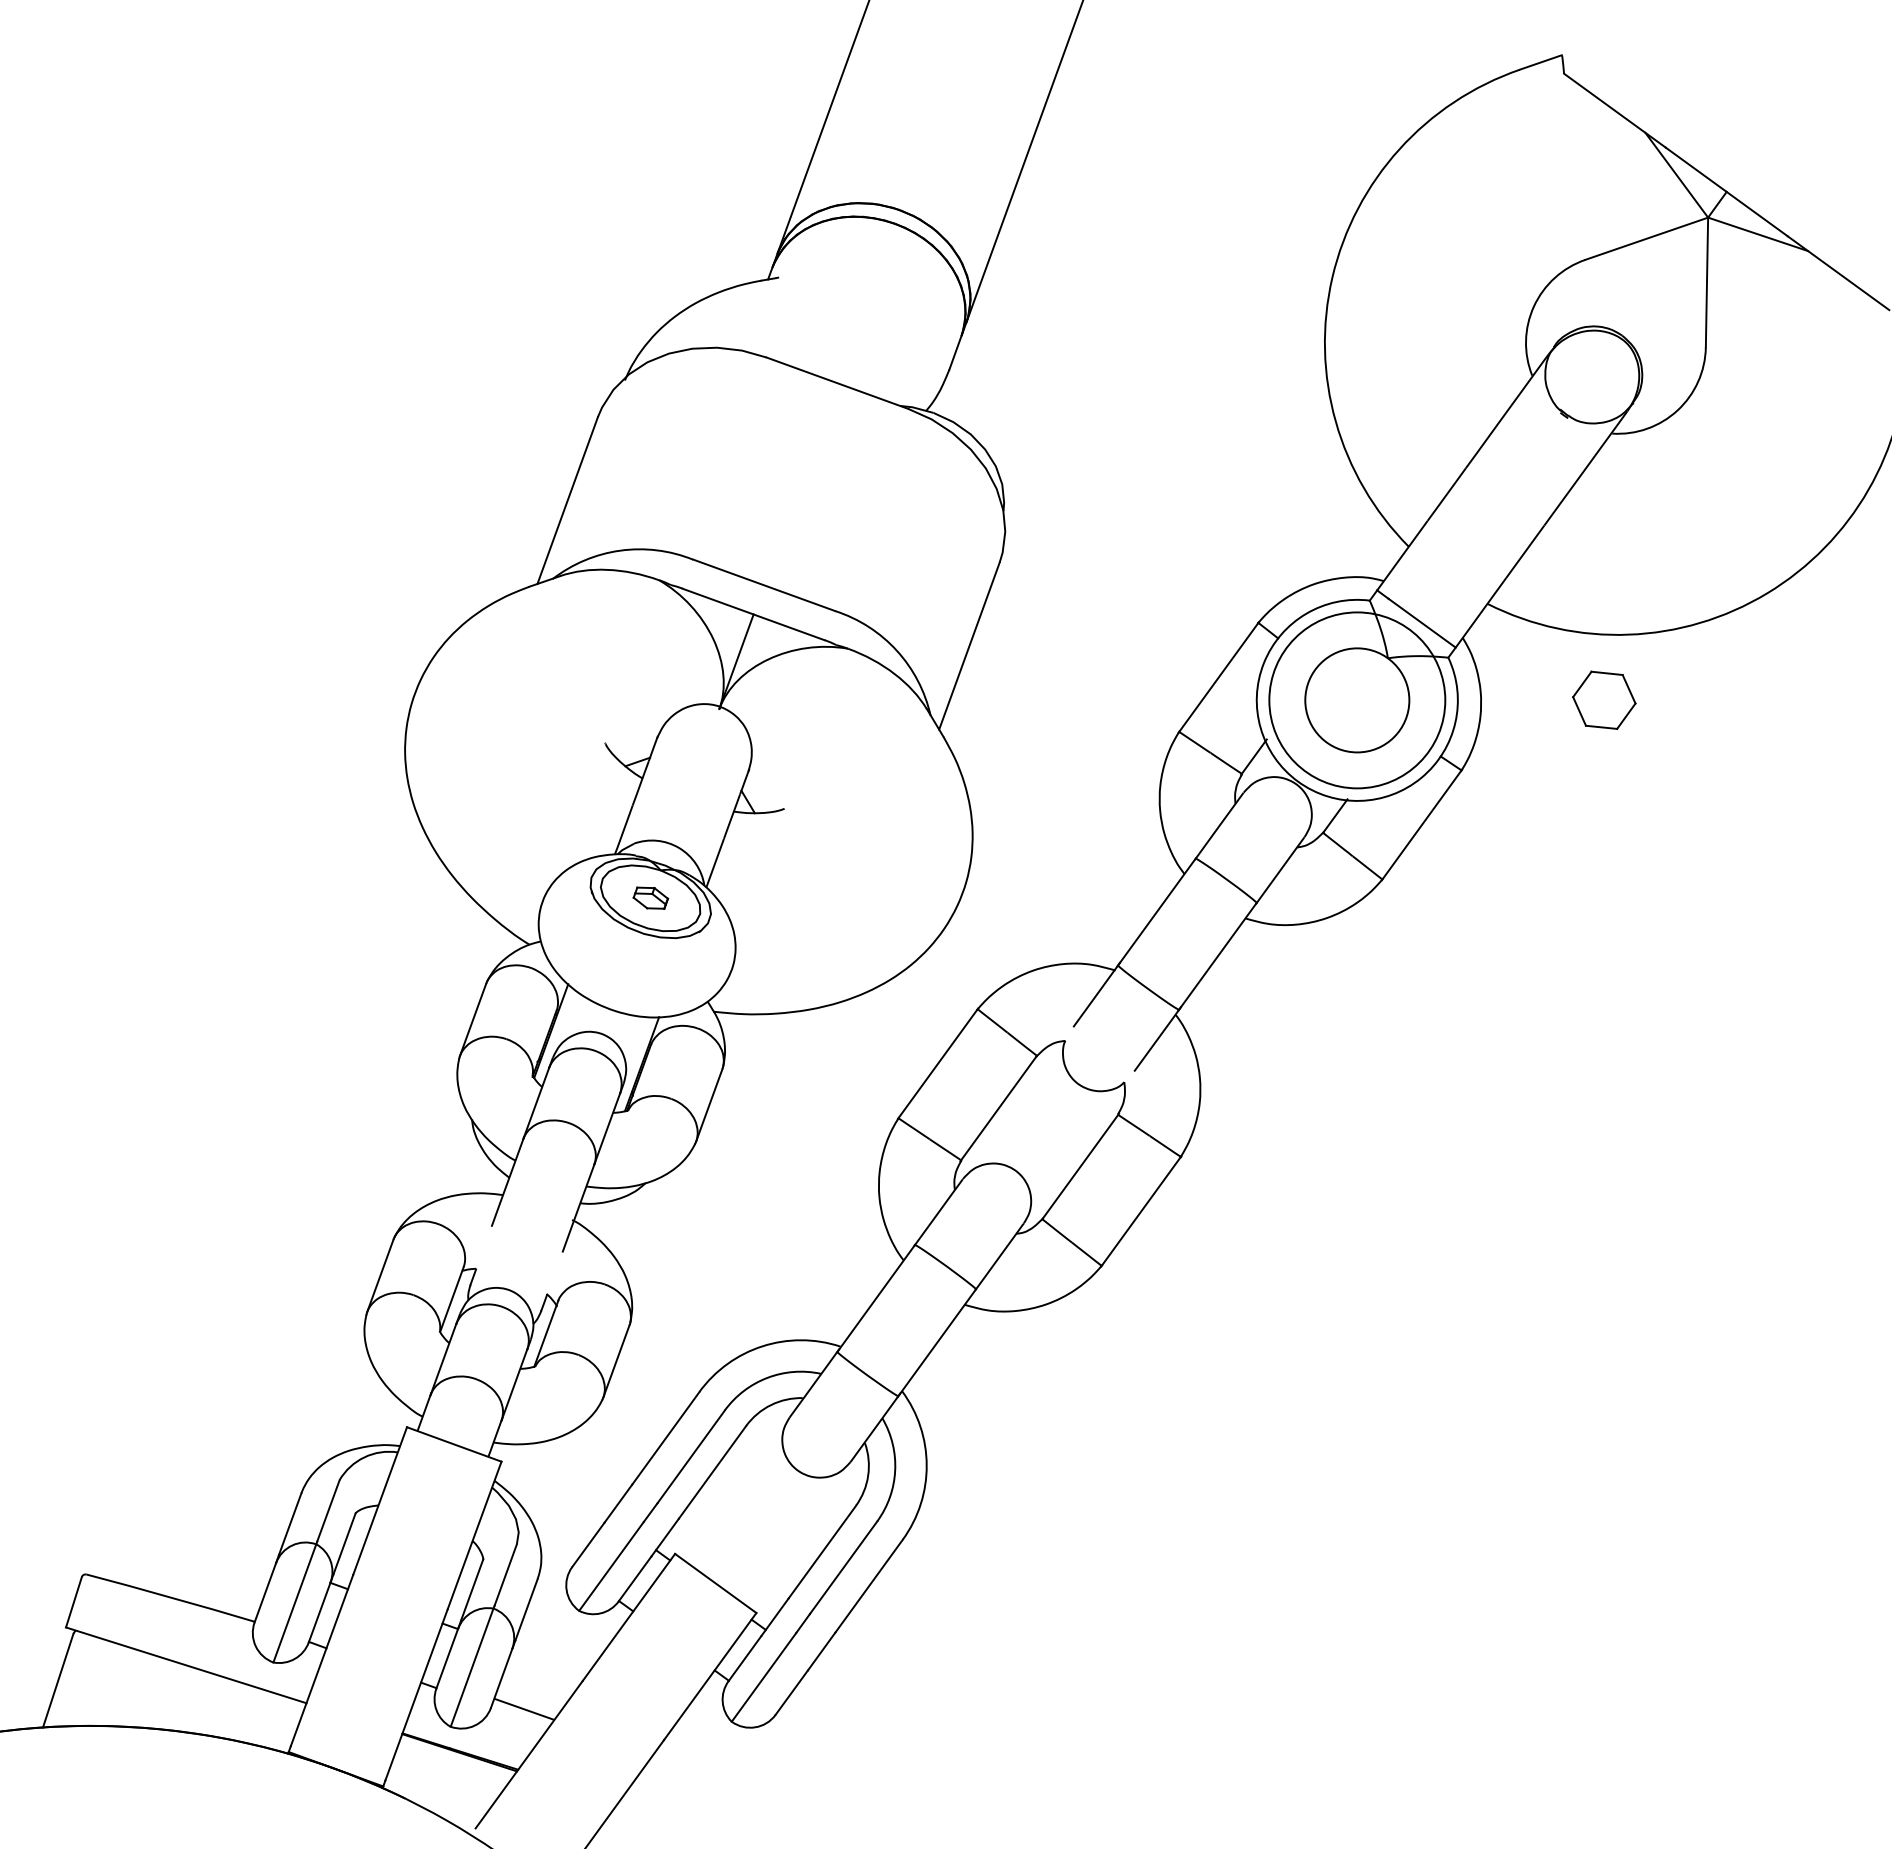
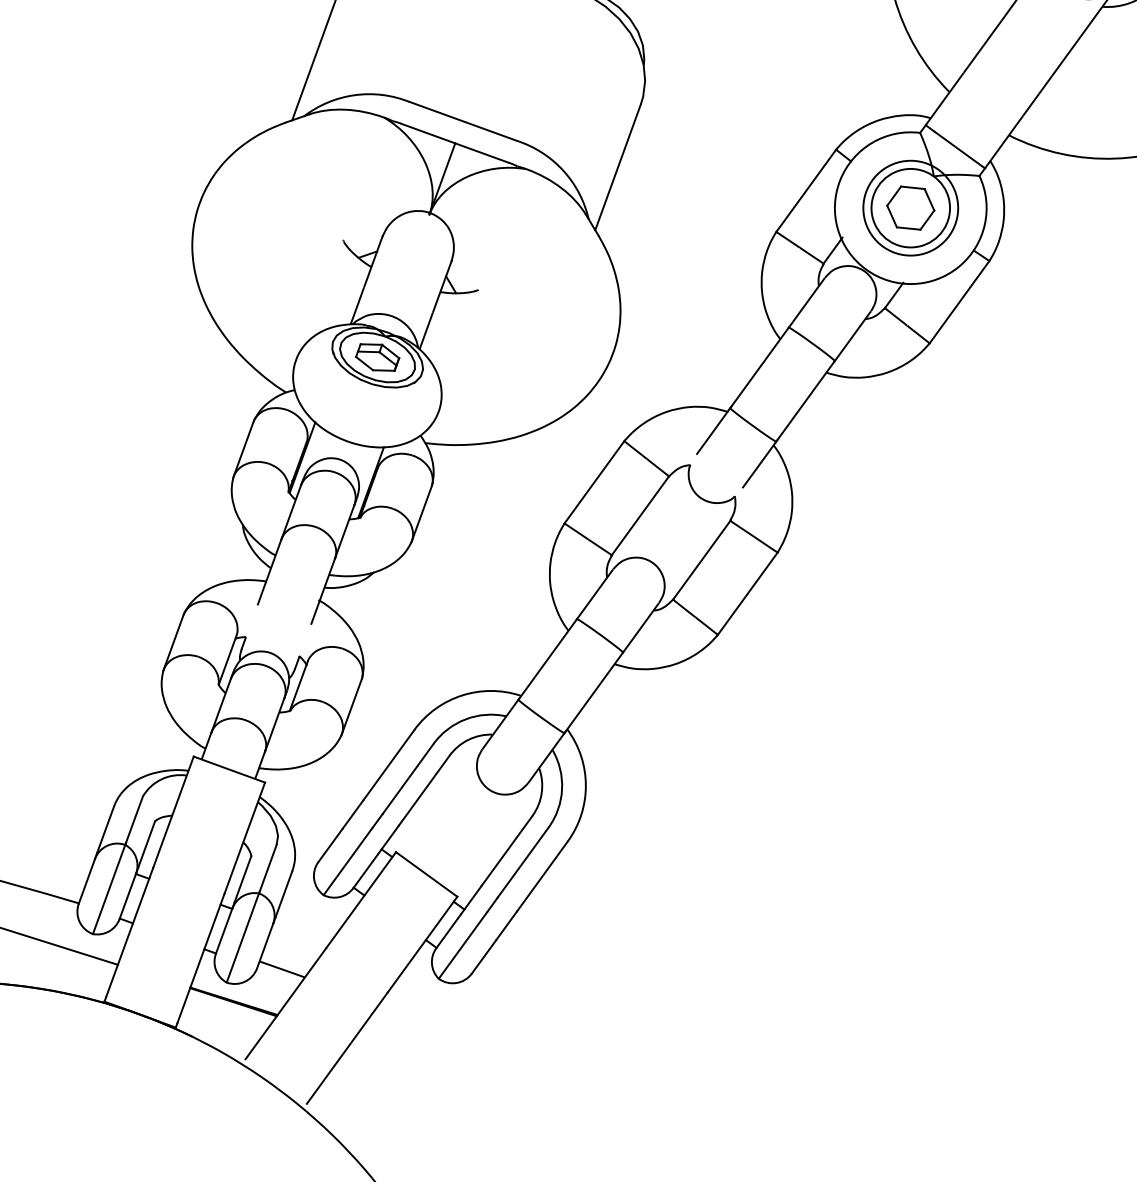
part: (1604, 699) -> (910, 207), moved
circle: (1357, 700) -> (910, 208), size x0.71
part: (650, 897) -> (377, 356), size x1.67

